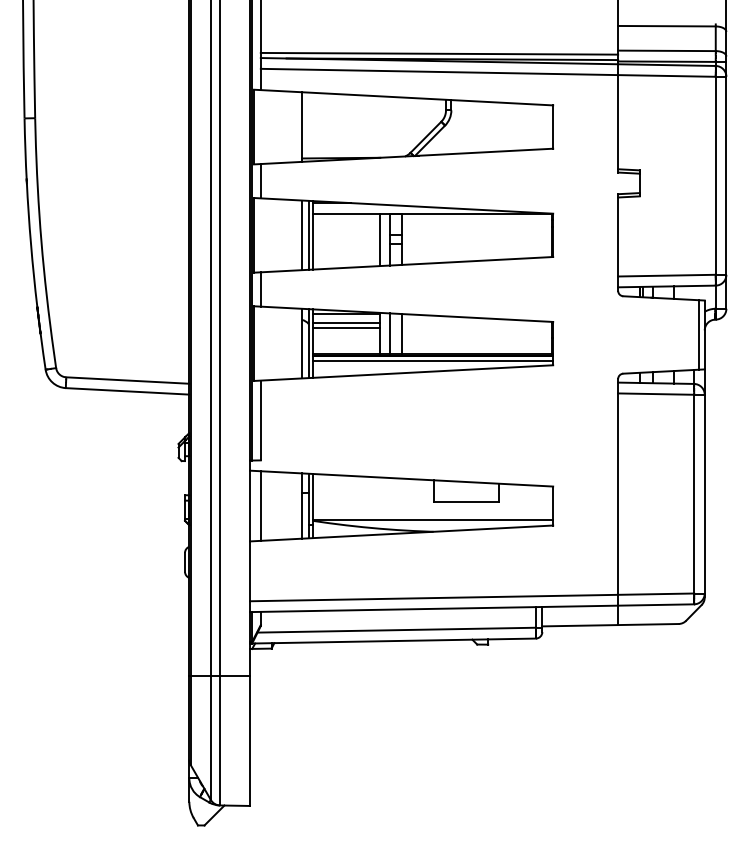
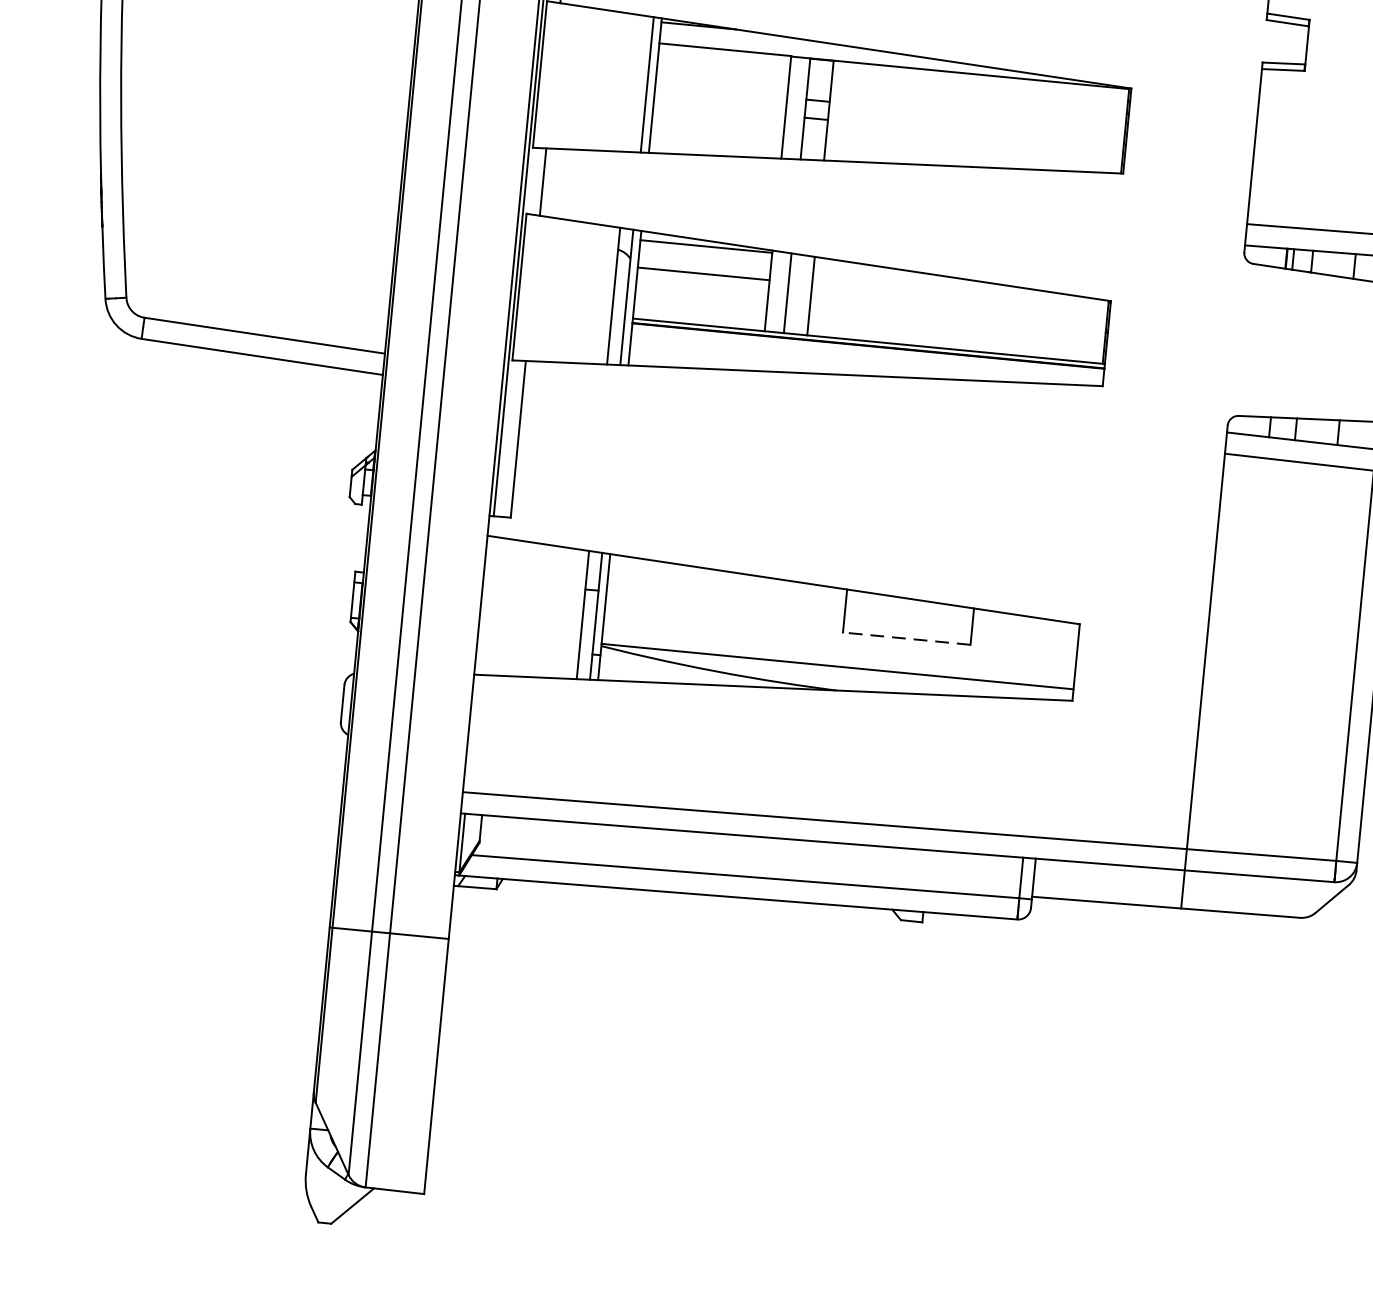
line: (301, 235) -> (633, 83), removed
line: (345, 323) -> (702, 264), removed
line: (432, 361) -> (866, 355), removed
line: (466, 502) -> (906, 639), solid -> dashed
line: (260, 505) -> (501, 606), removed

